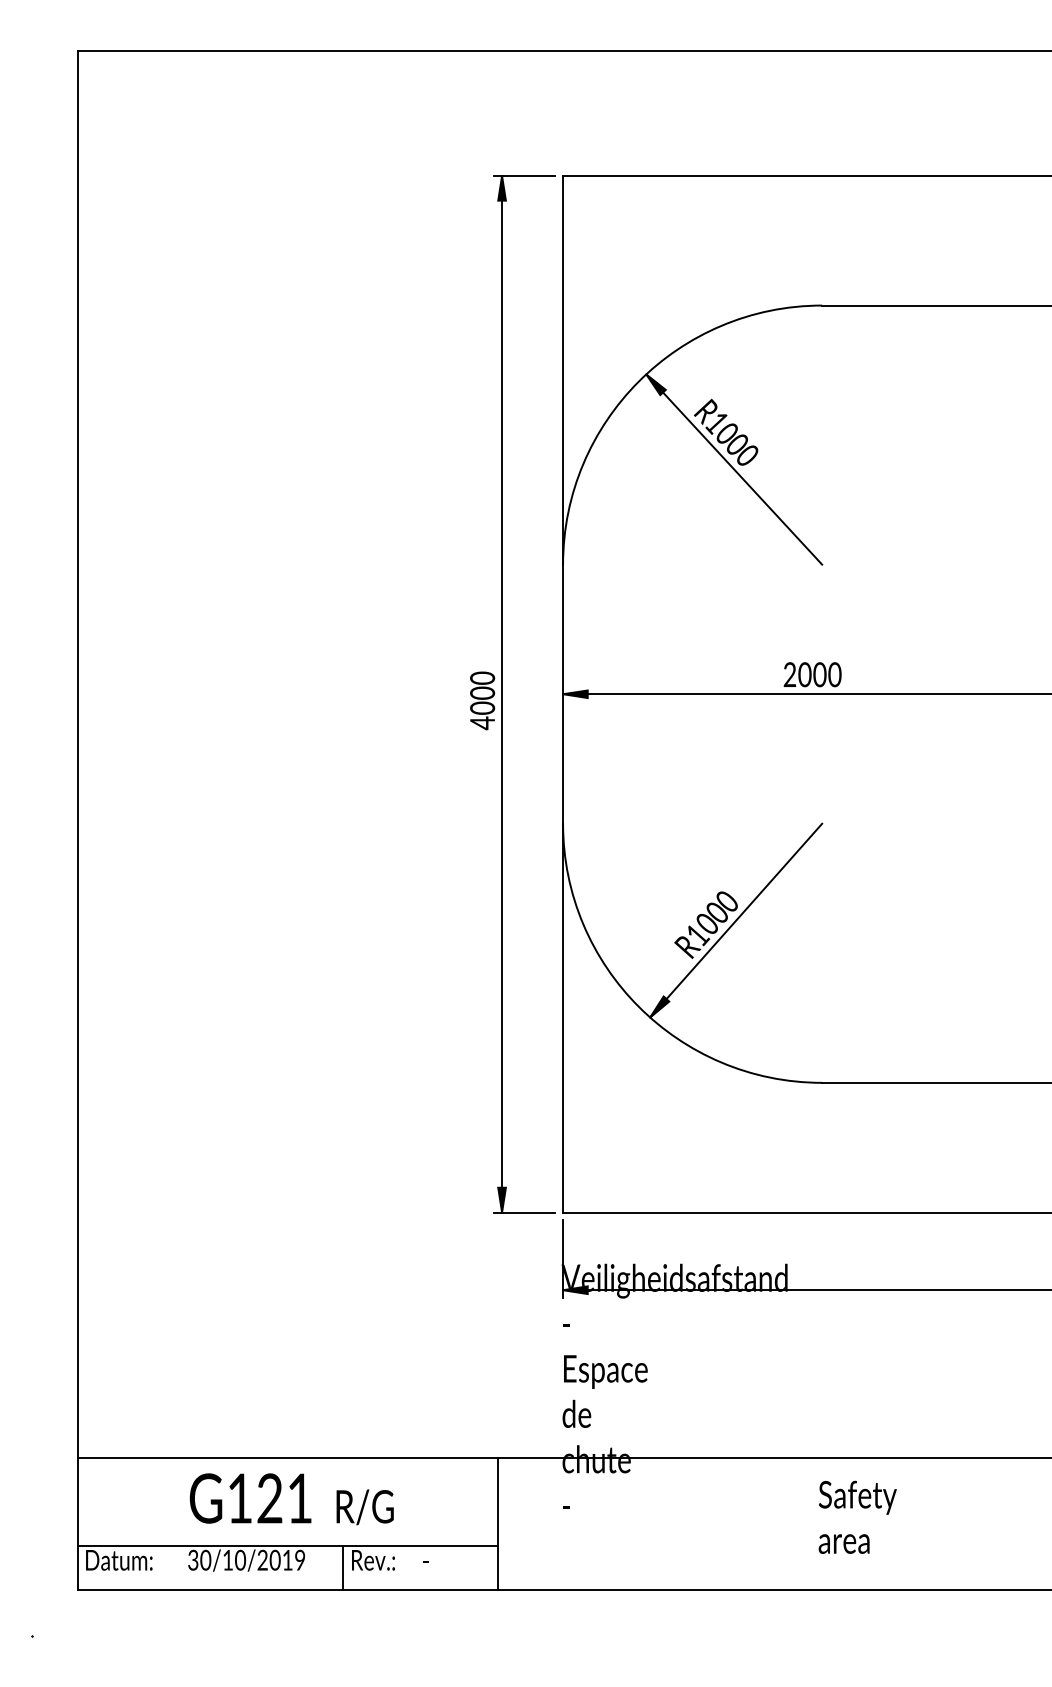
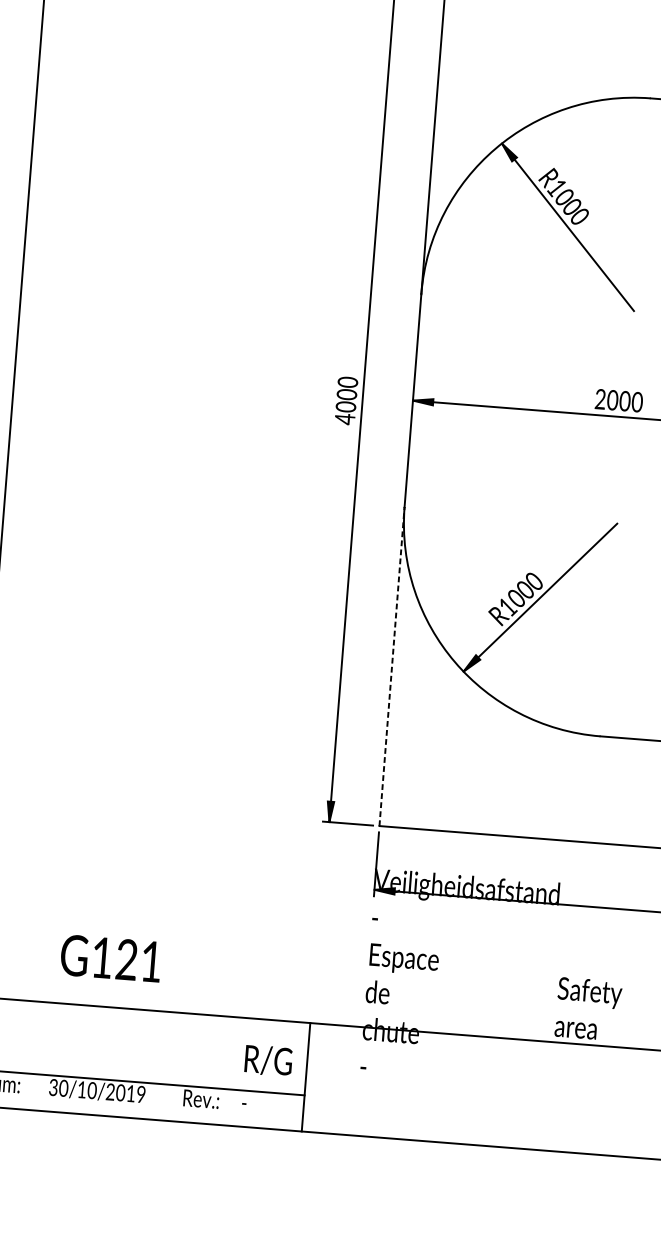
line: (563, 1017) -> (392, 666), solid -> dashed
text: (250, 1498) -> (110, 958), moved
text: (364, 1507) -> (268, 1060), moved
text: (857, 1516) -> (588, 1008), moved
line: (342, 1567) -> (175, 1103), removed

